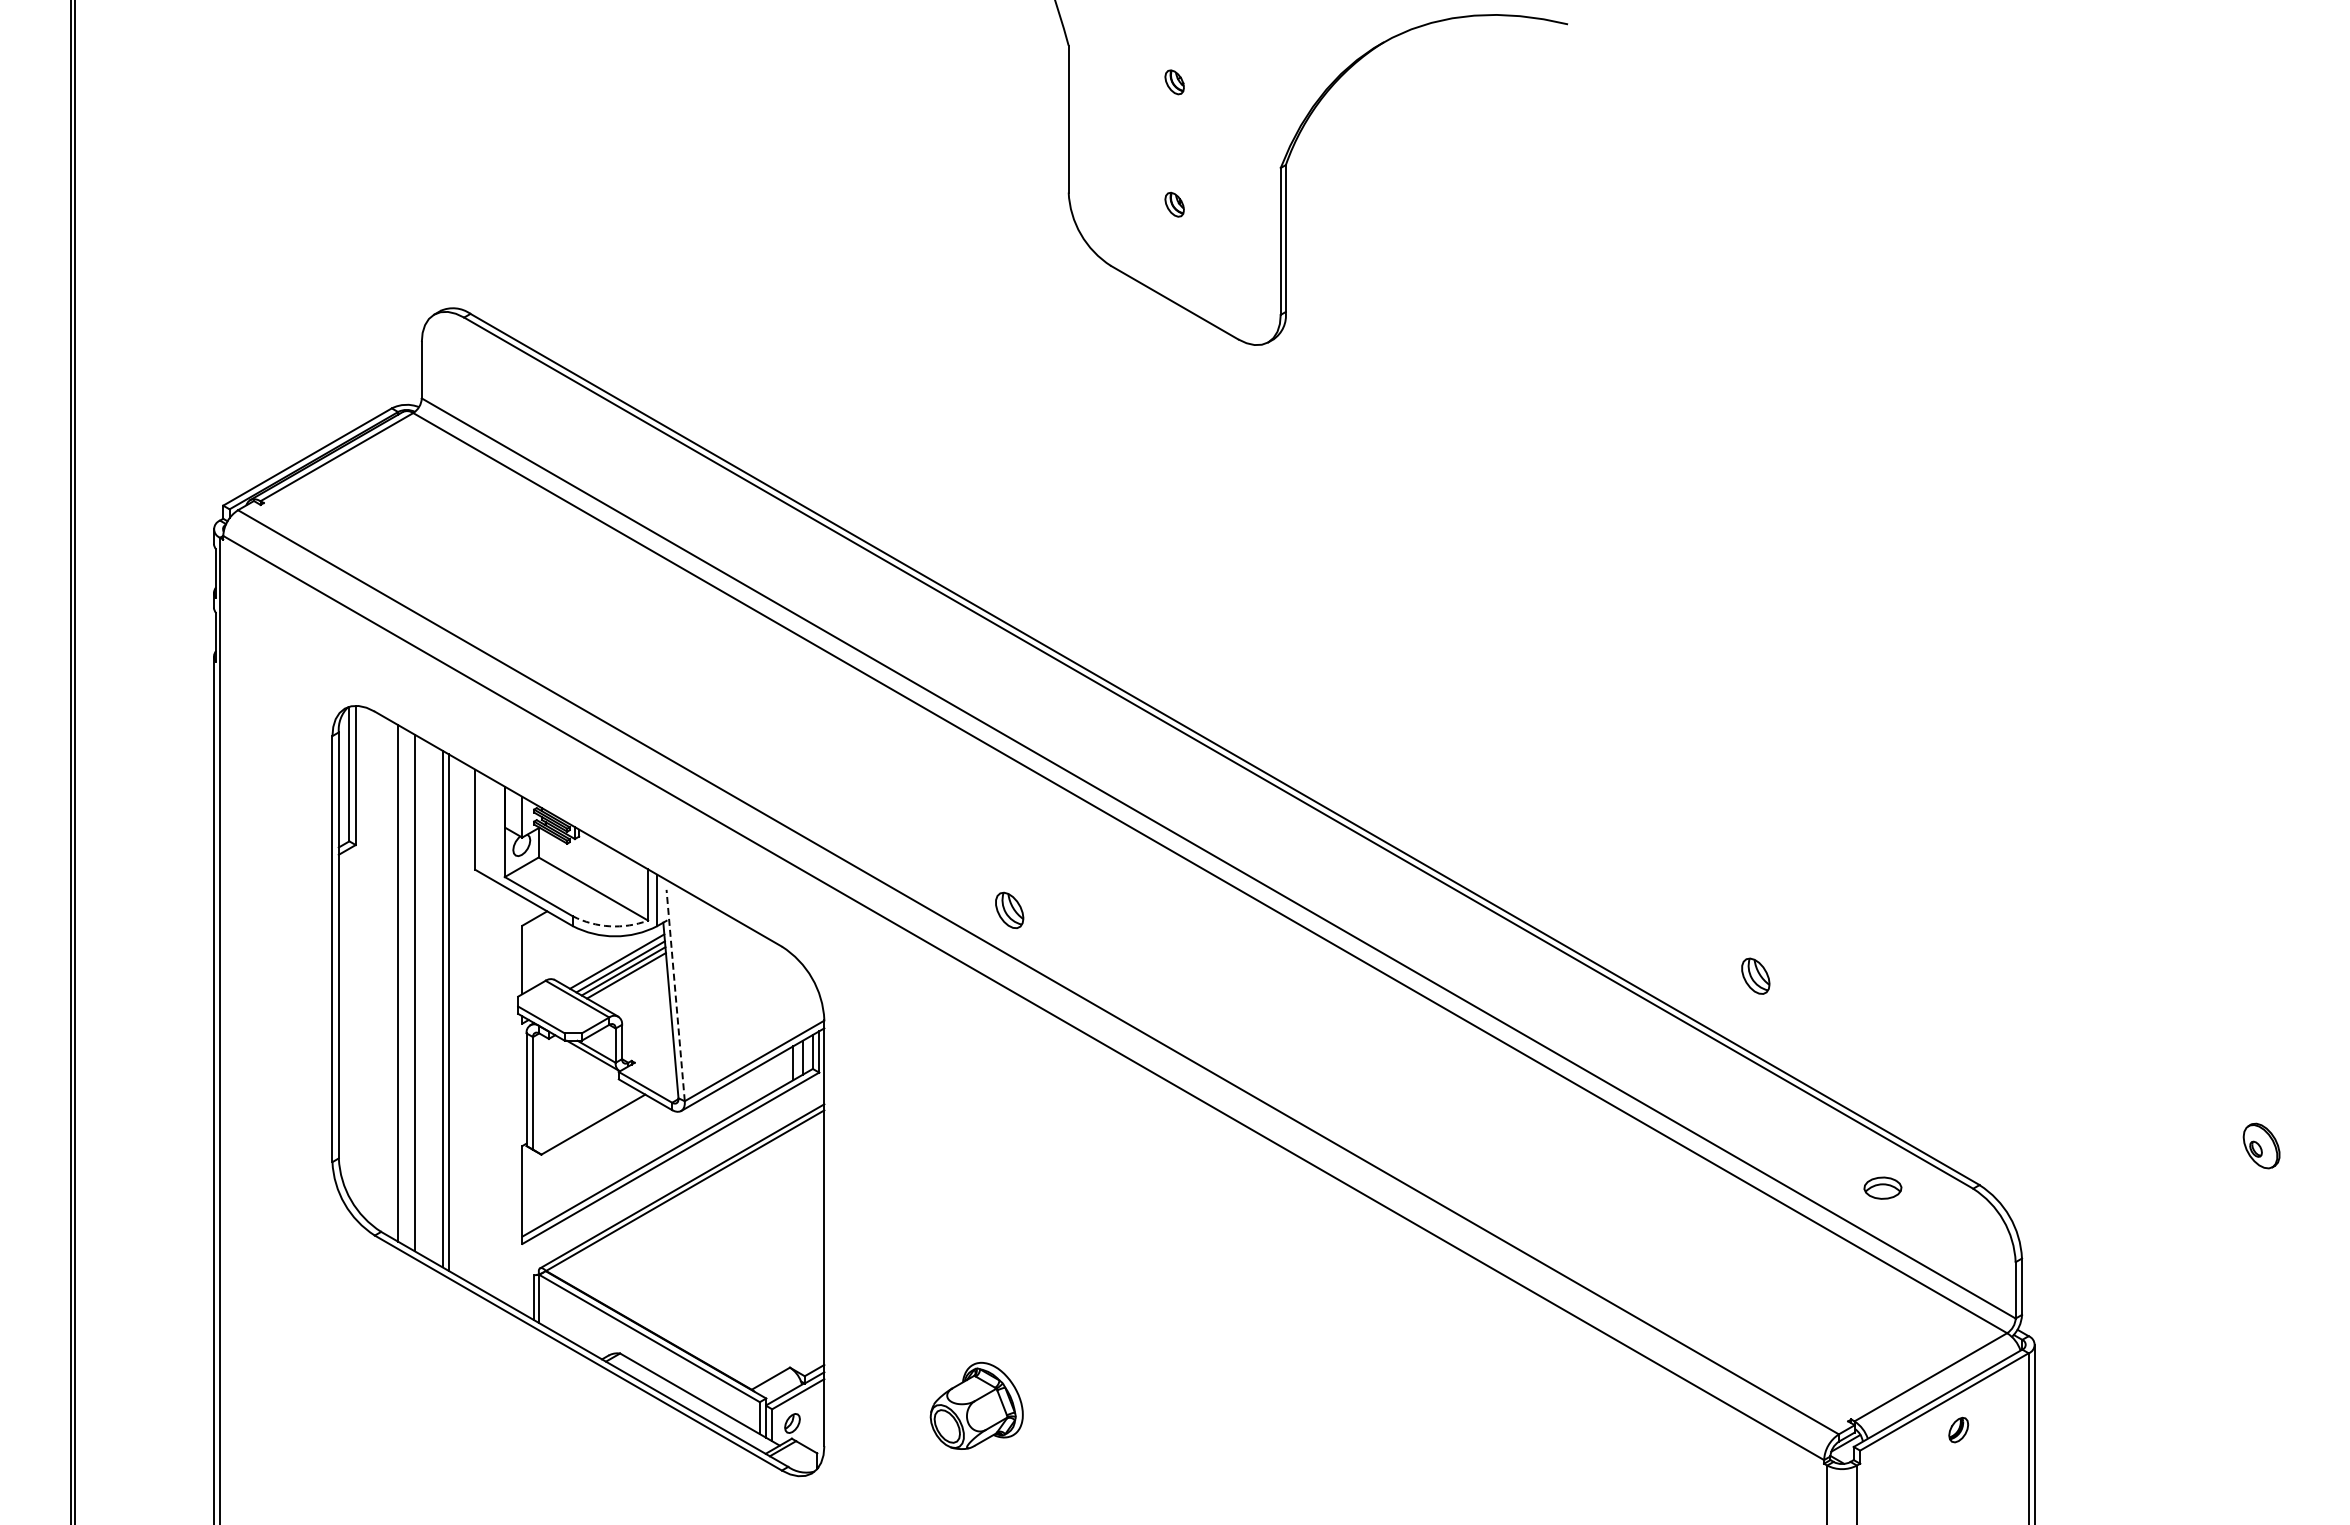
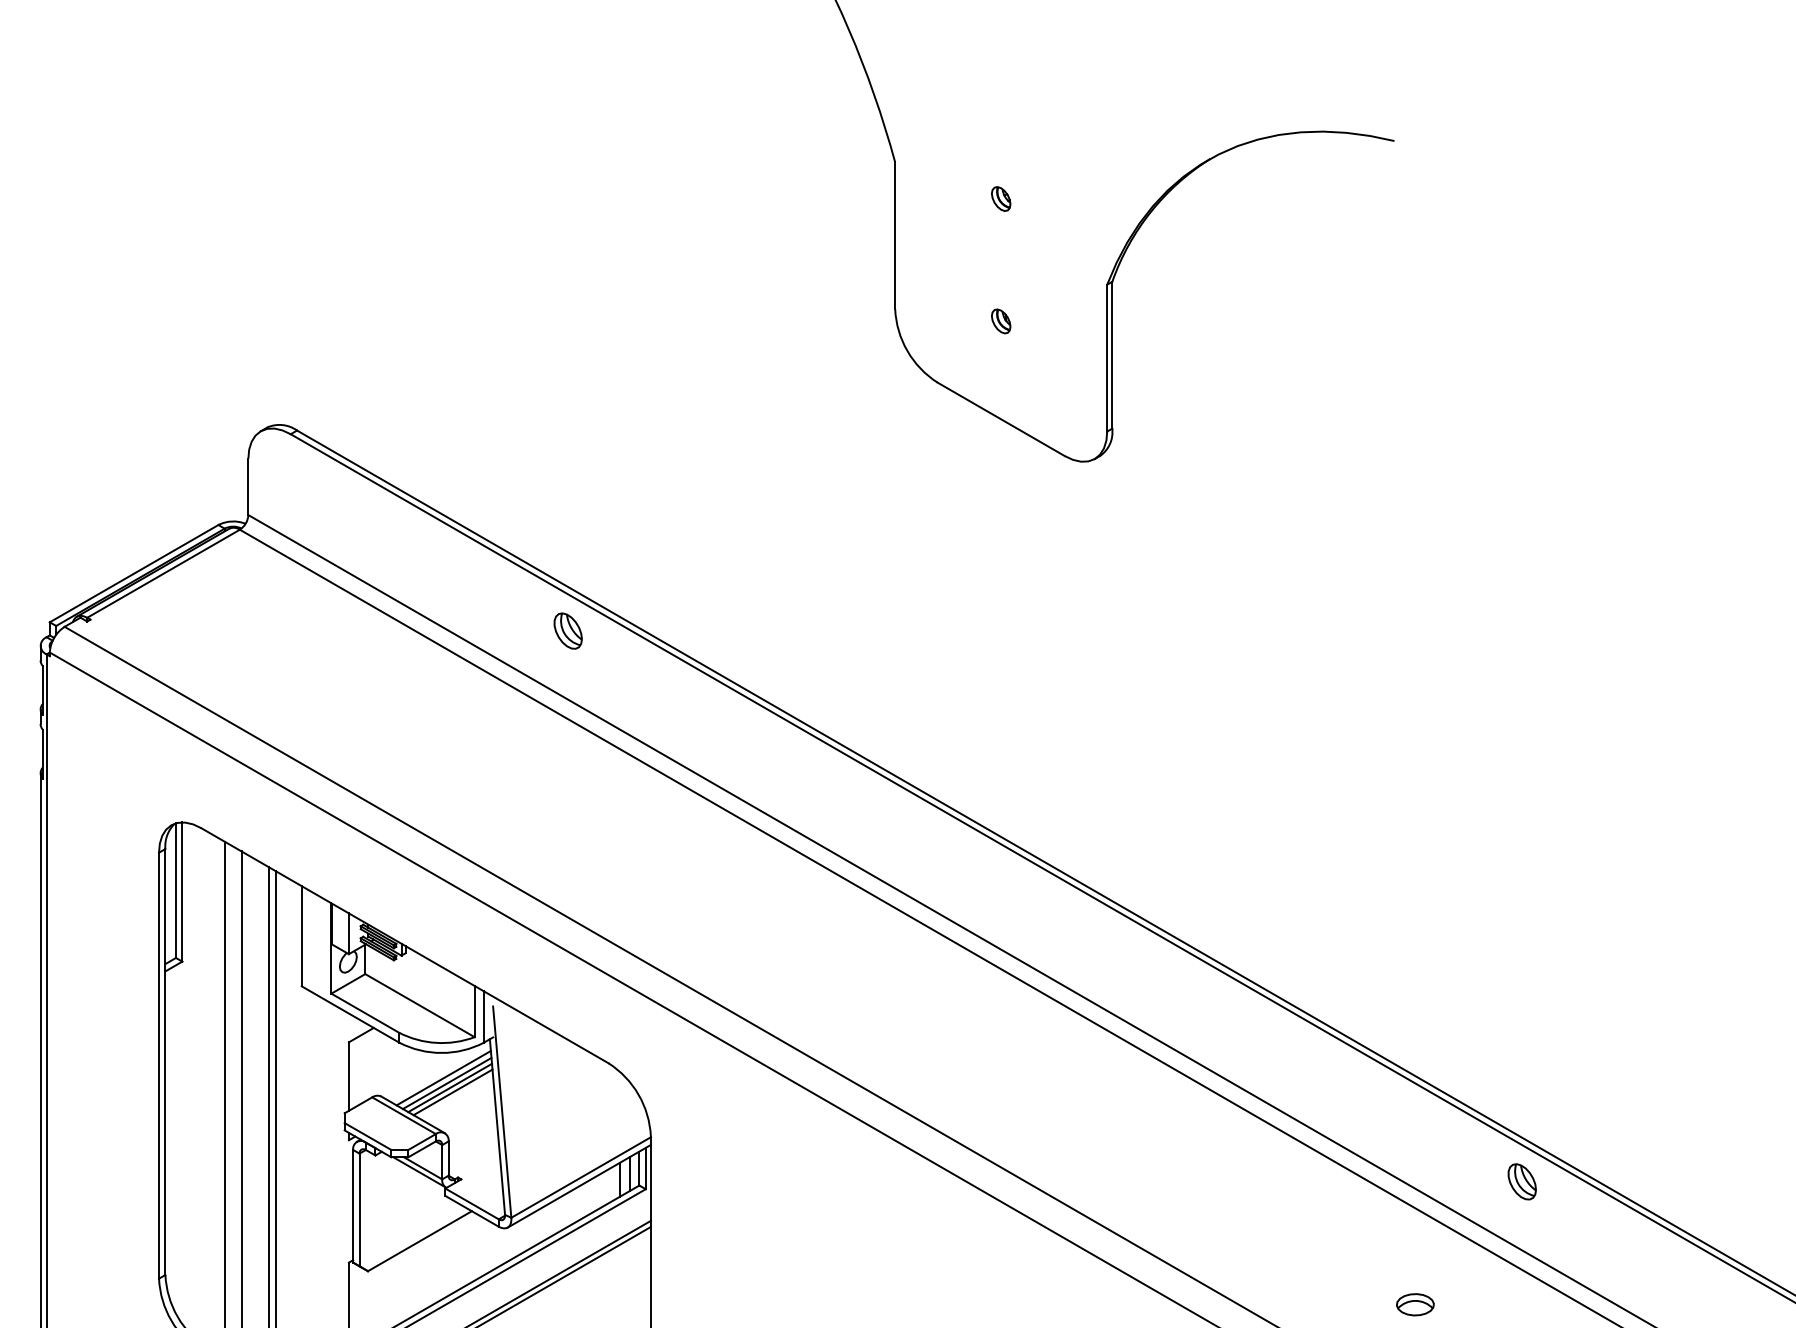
part: (1009, 909) -> (568, 630), moved
arc: (609, 926) -> (436, 1043), dashed -> solid
part: (1755, 975) -> (1521, 1181), moved
line: (675, 995) -> (502, 1112), dashed -> solid
part: (1882, 1187) -> (1414, 1304), moved

